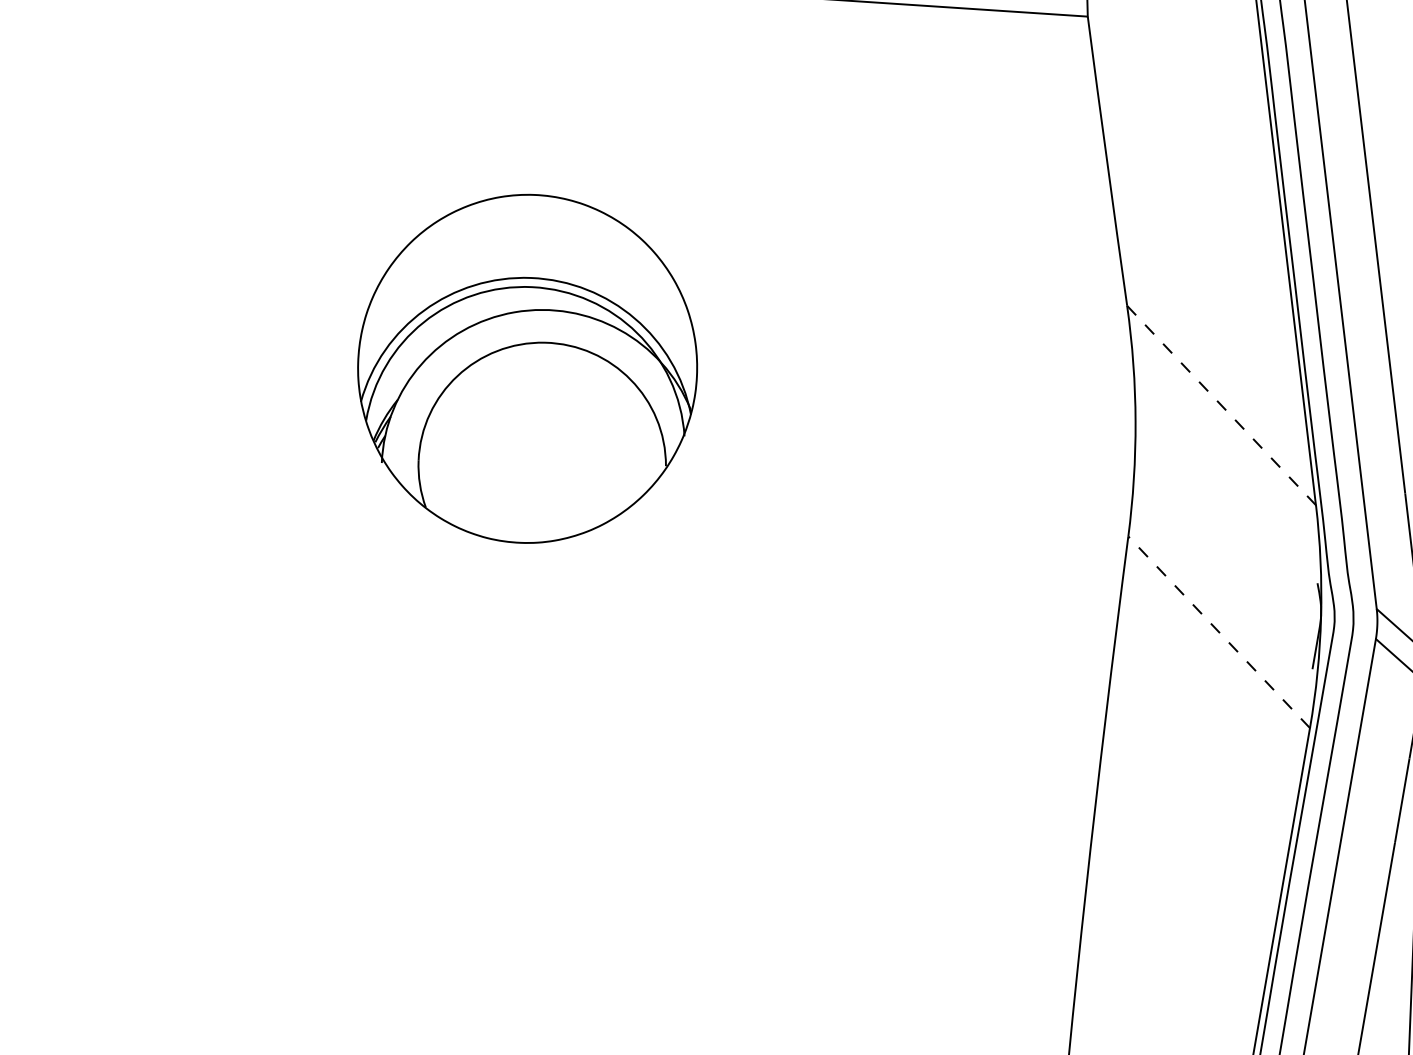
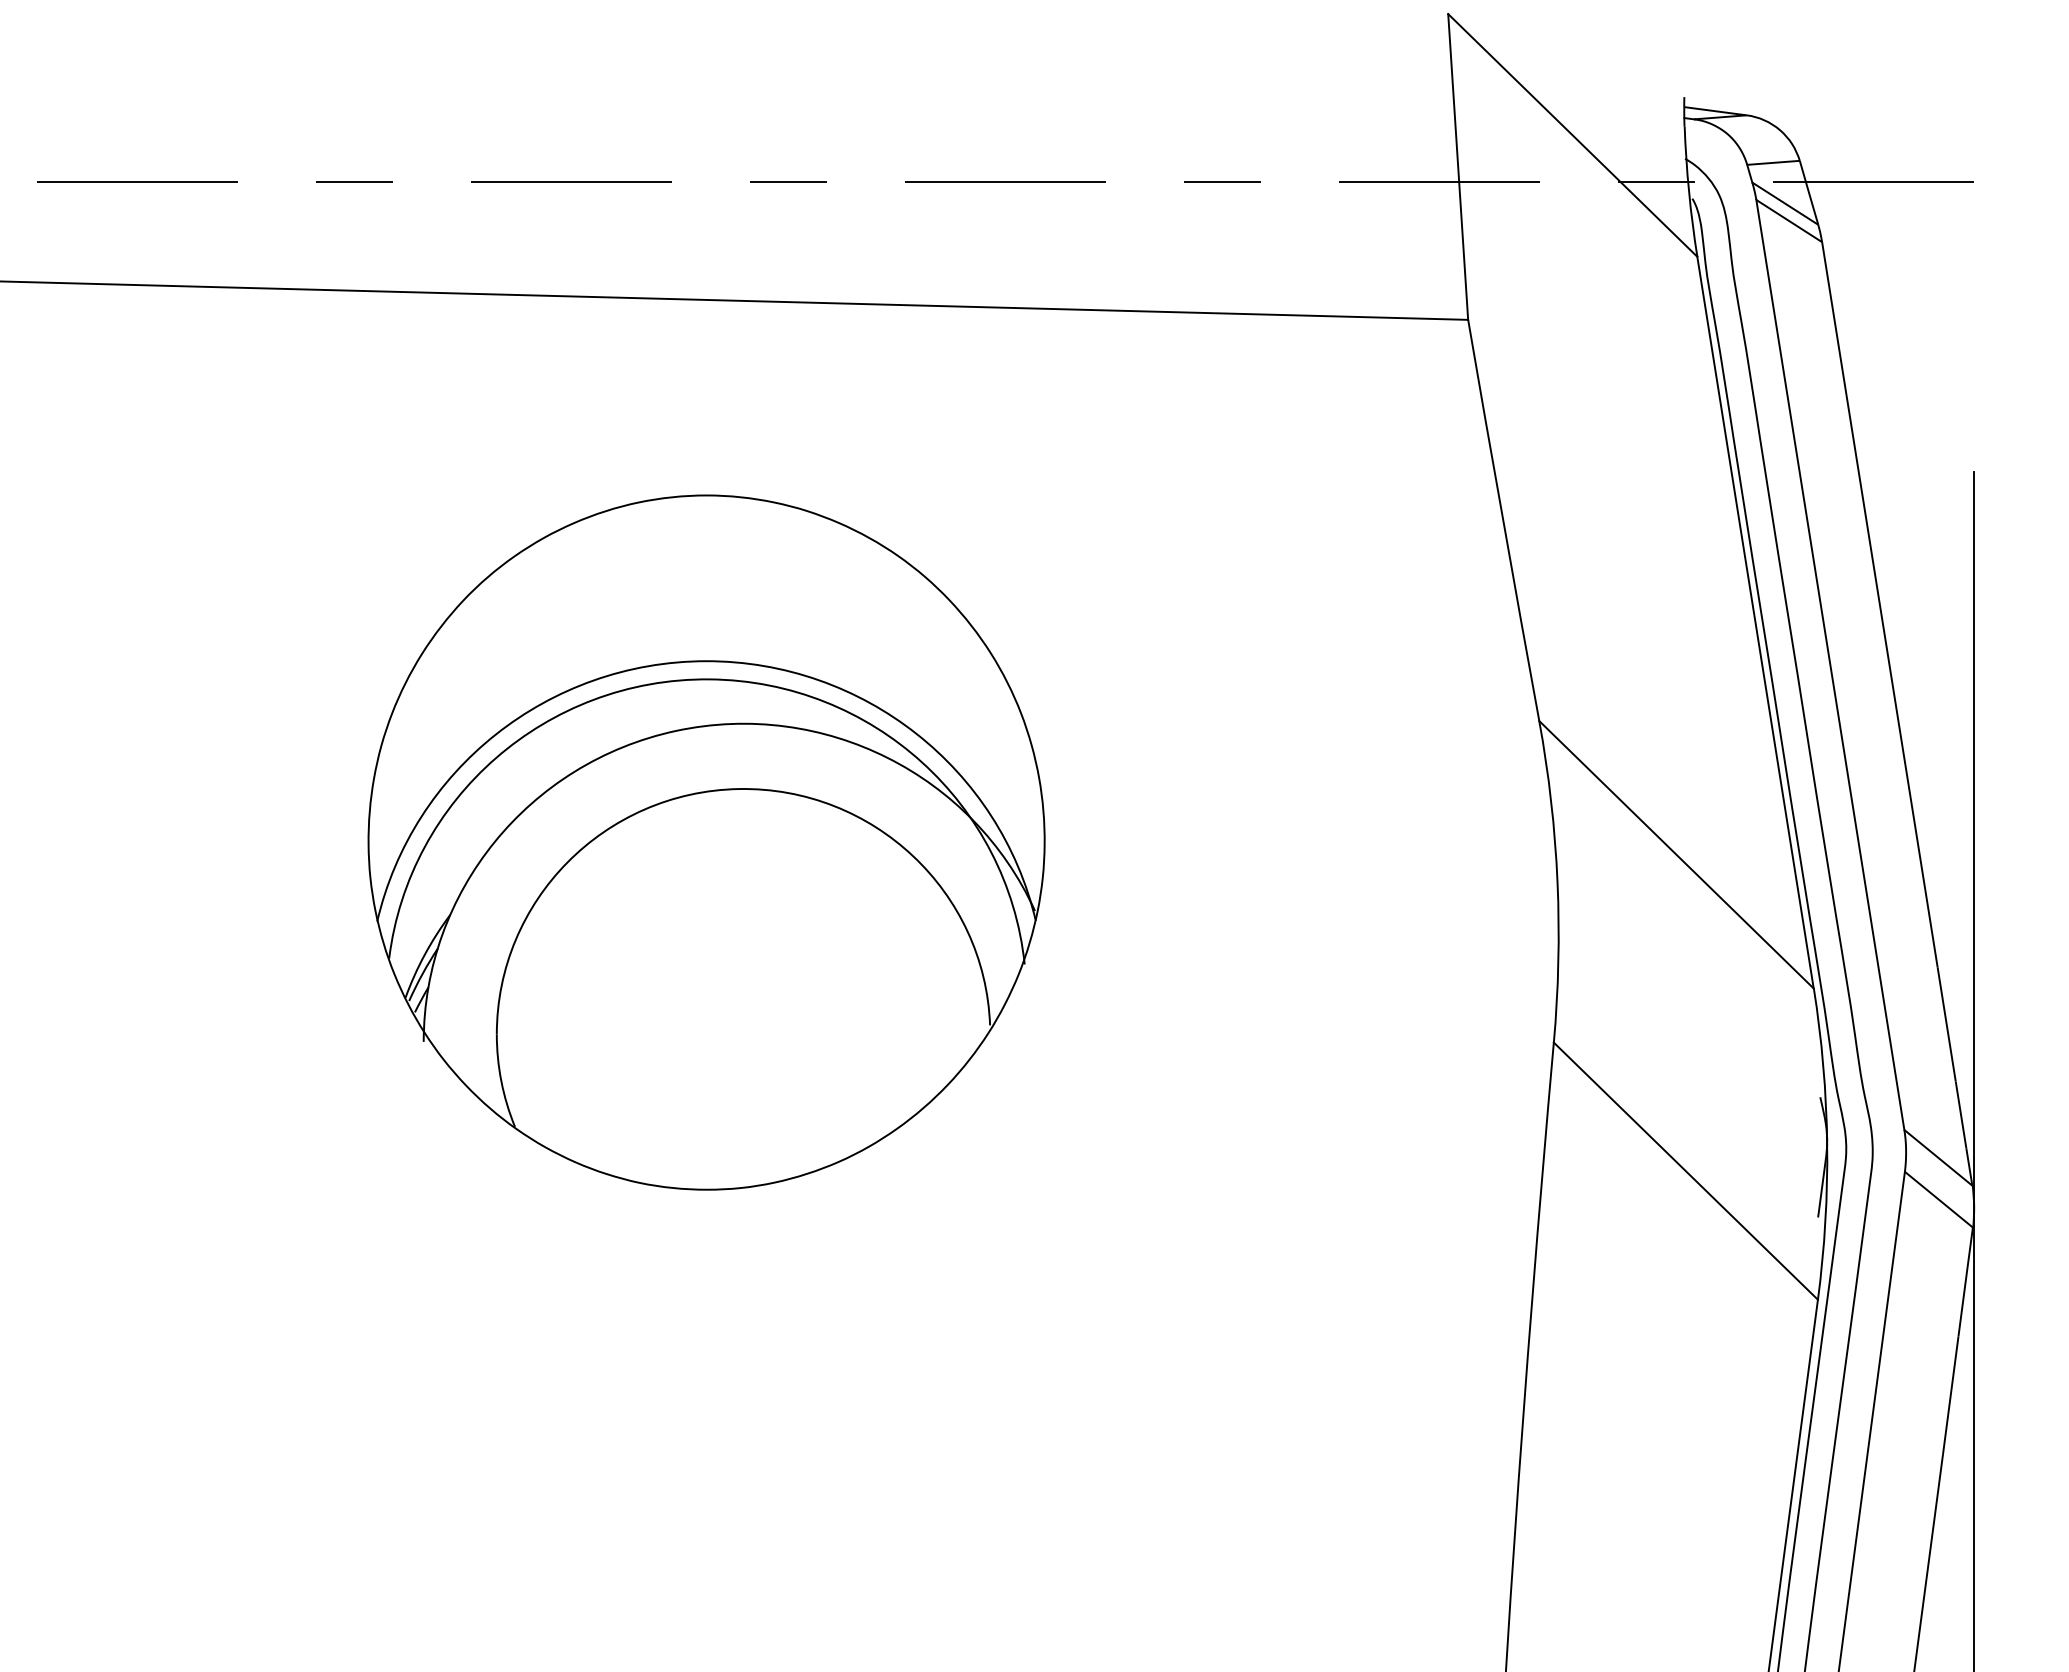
part: (527, 368) -> (706, 842), size x1.43
line: (1221, 405) -> (1676, 854), dashed -> solid
line: (1218, 631) -> (1685, 1170), dashed -> solid

